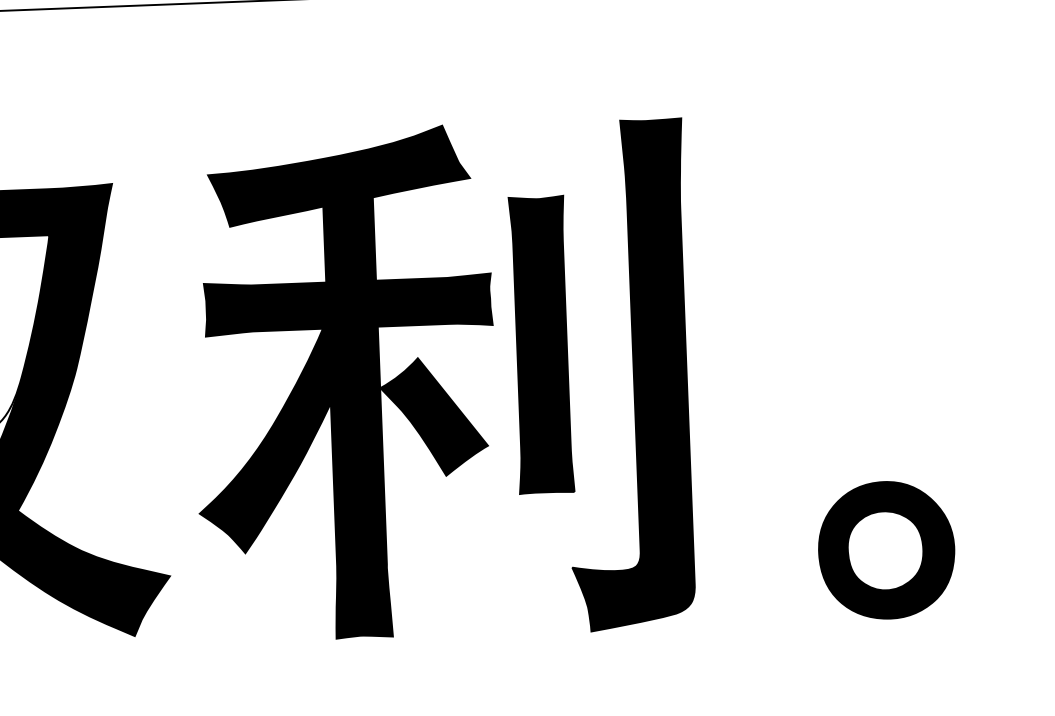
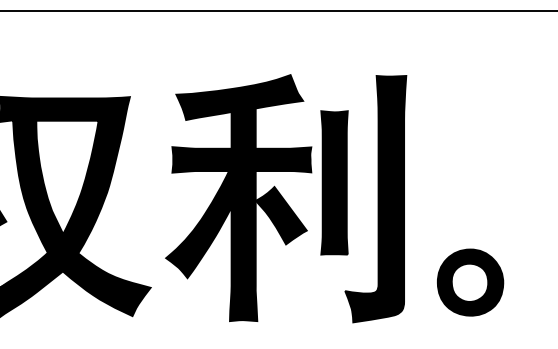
part: (886, 550) -> (470, 282), moved

